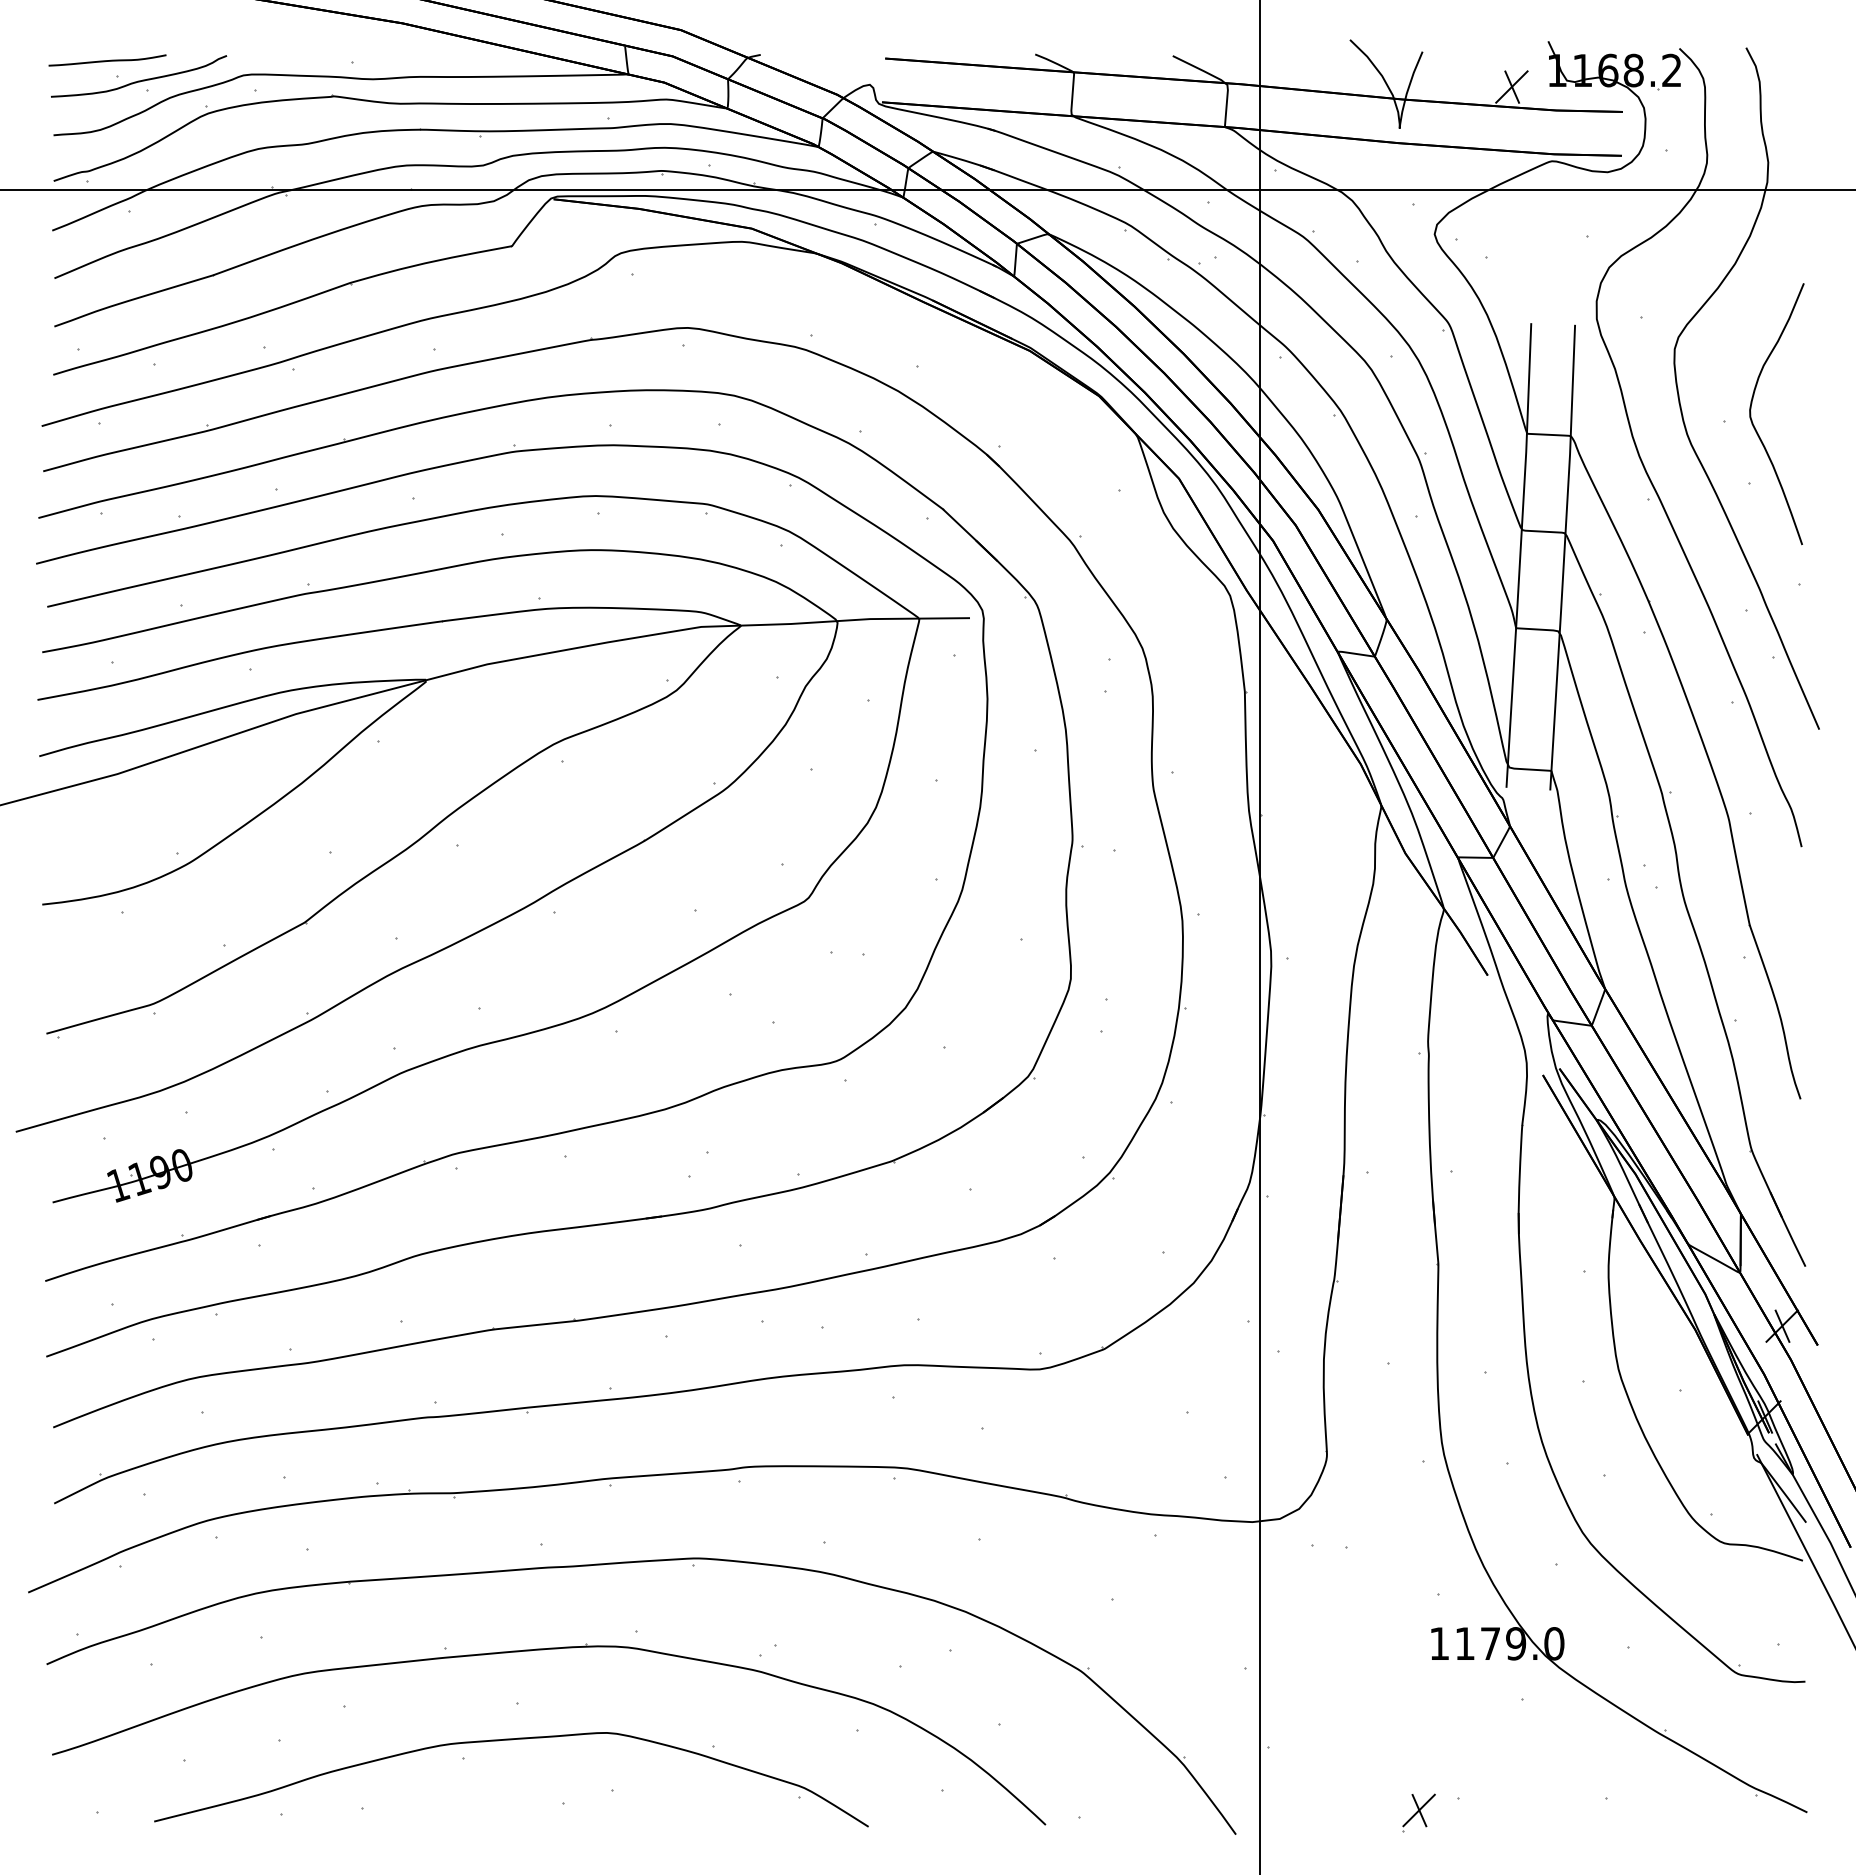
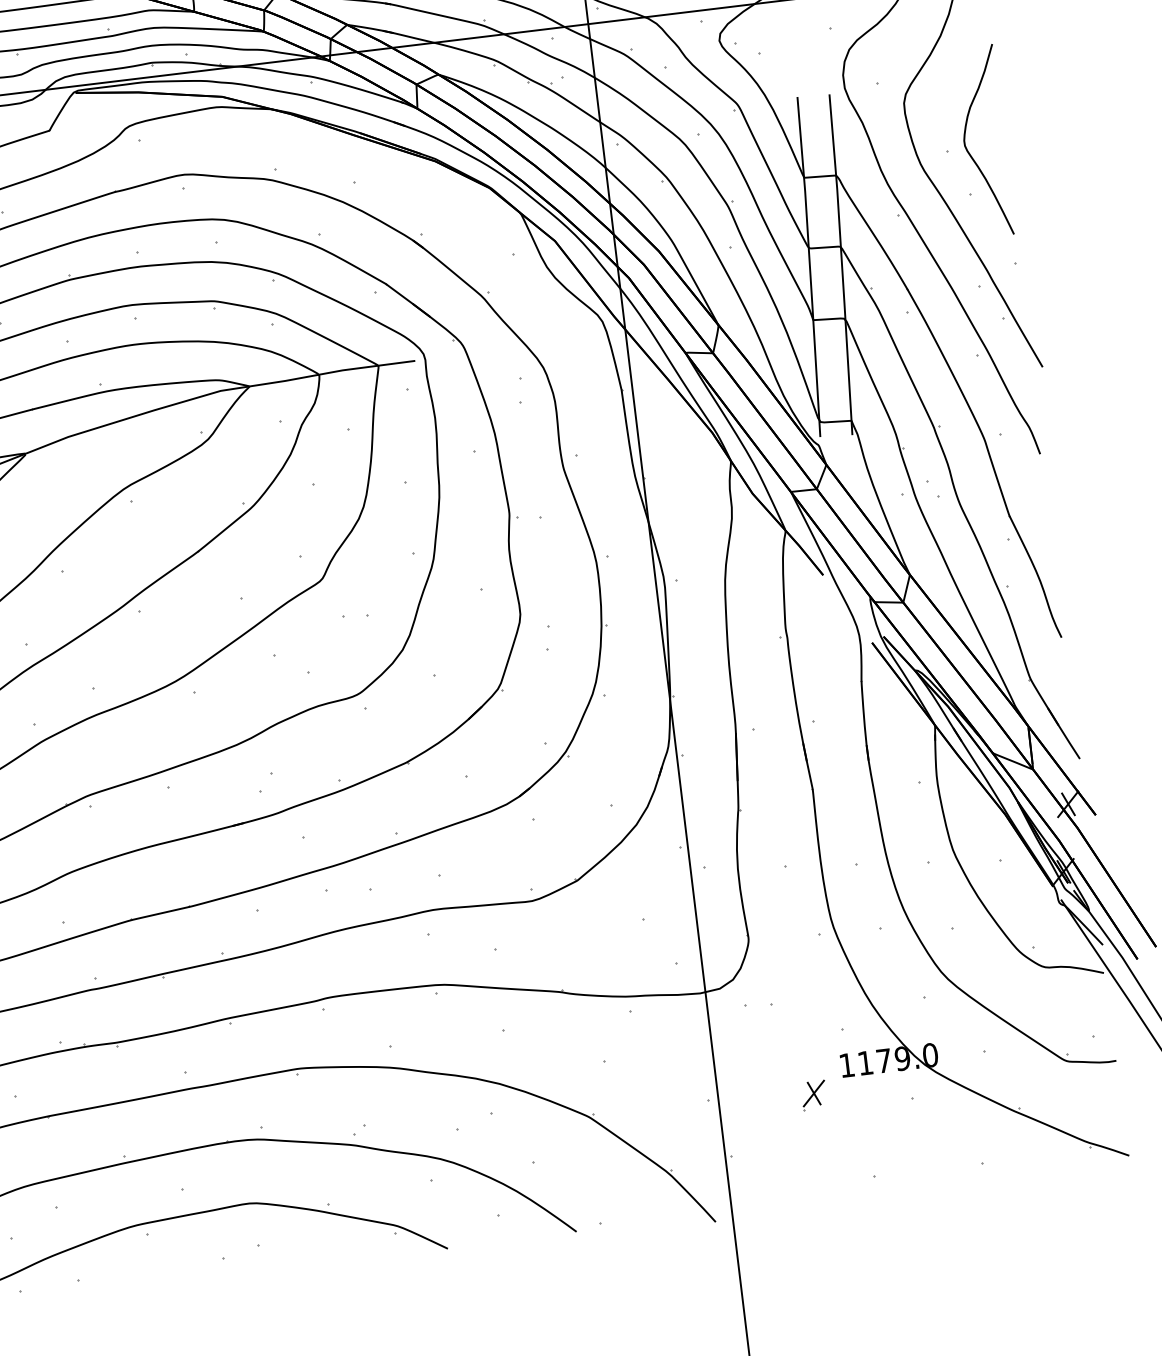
part: (1418, 1812) -> (813, 1095), moved

